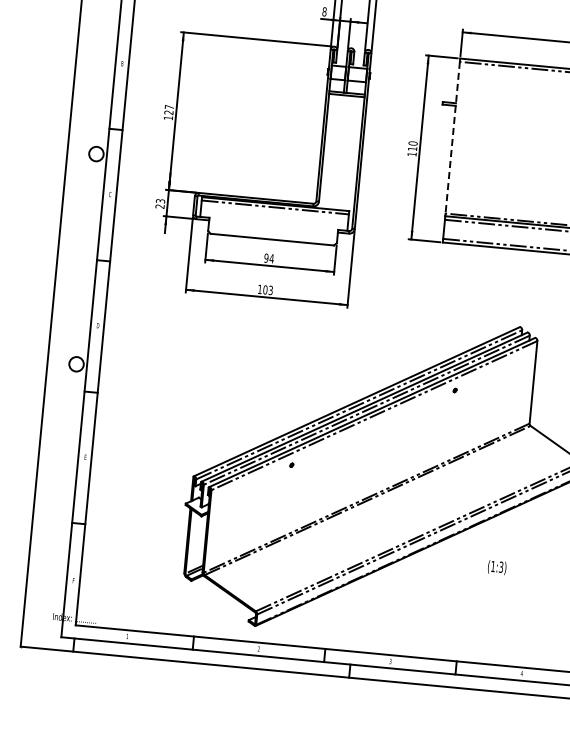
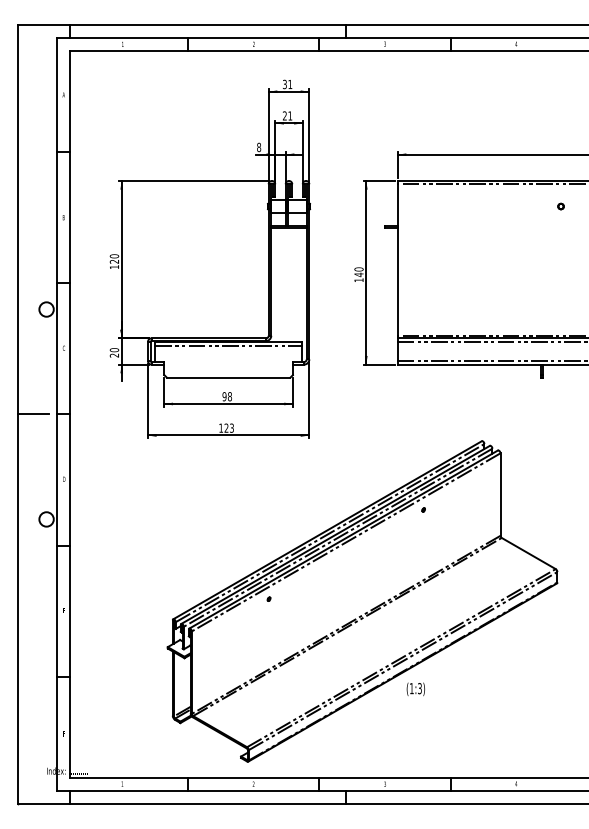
text: (169, 107) -> (114, 256), 127 -> 120
line: (452, 138) -> (397, 260), dashed -> solid
text: (412, 148) -> (358, 274), 110 -> 140
text: (160, 201) -> (114, 350), 23 -> 20
line: (73, 257) -> (33, 414), added
text: (271, 258) -> (229, 396), 94 -> 98
text: (265, 289) -> (226, 427), 103 -> 123
text: (496, 567) -> (415, 689), moved

